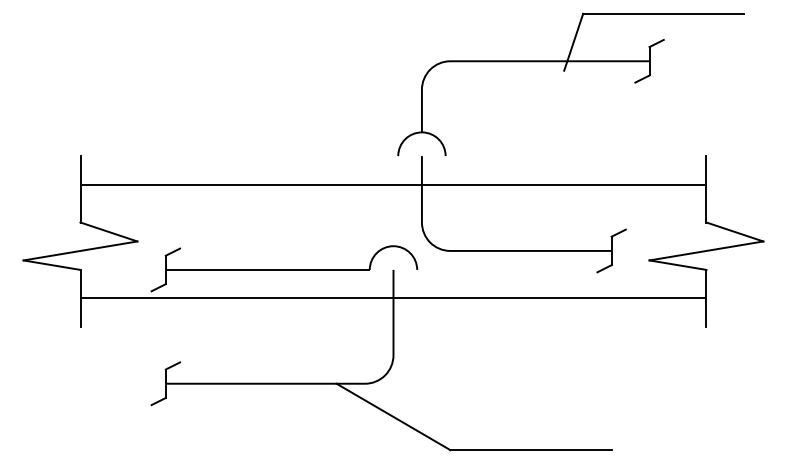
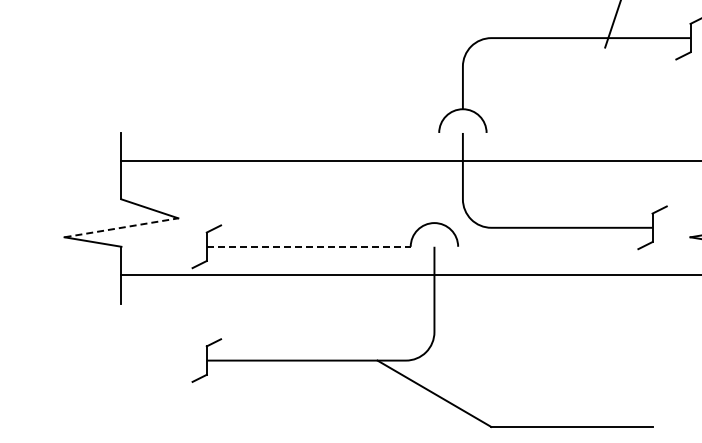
line: (80, 250) -> (121, 227), solid -> dashed
line: (267, 269) -> (308, 246), solid -> dashed

